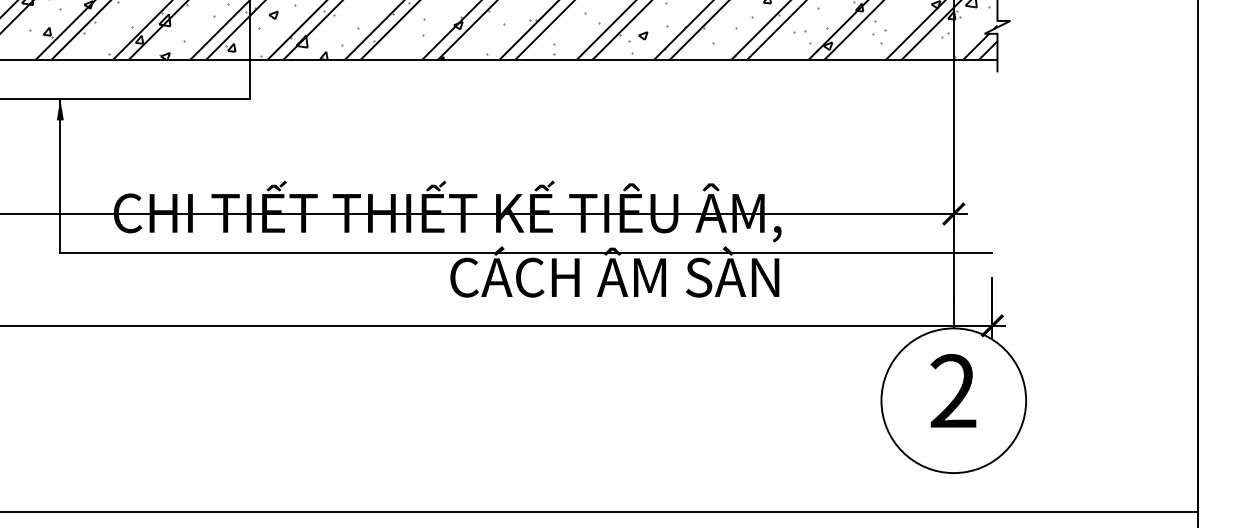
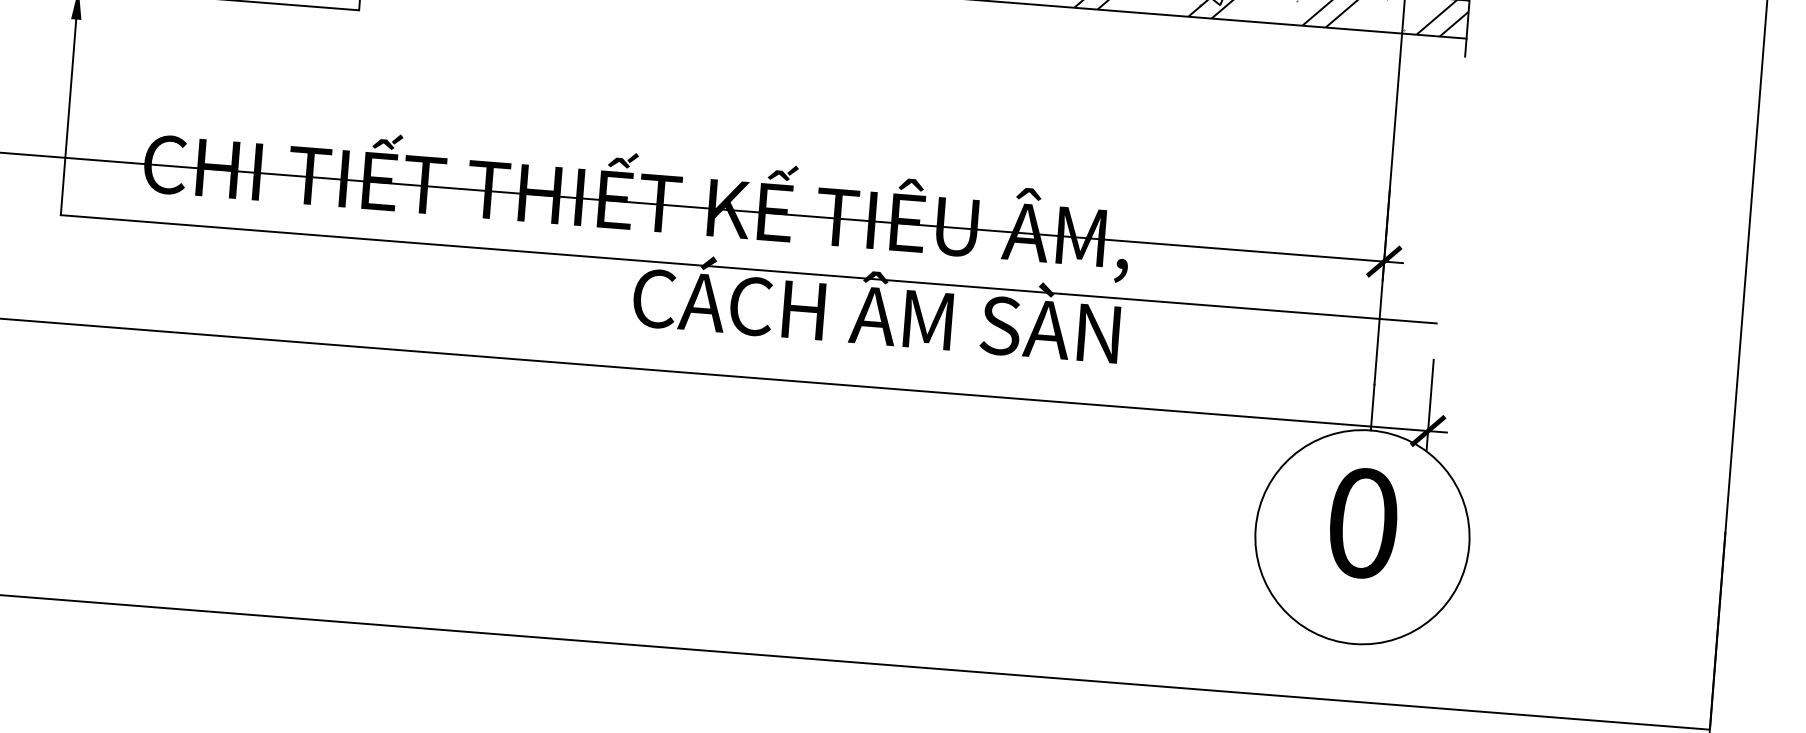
text: (953, 391) -> (1363, 523), 2 -> 0

